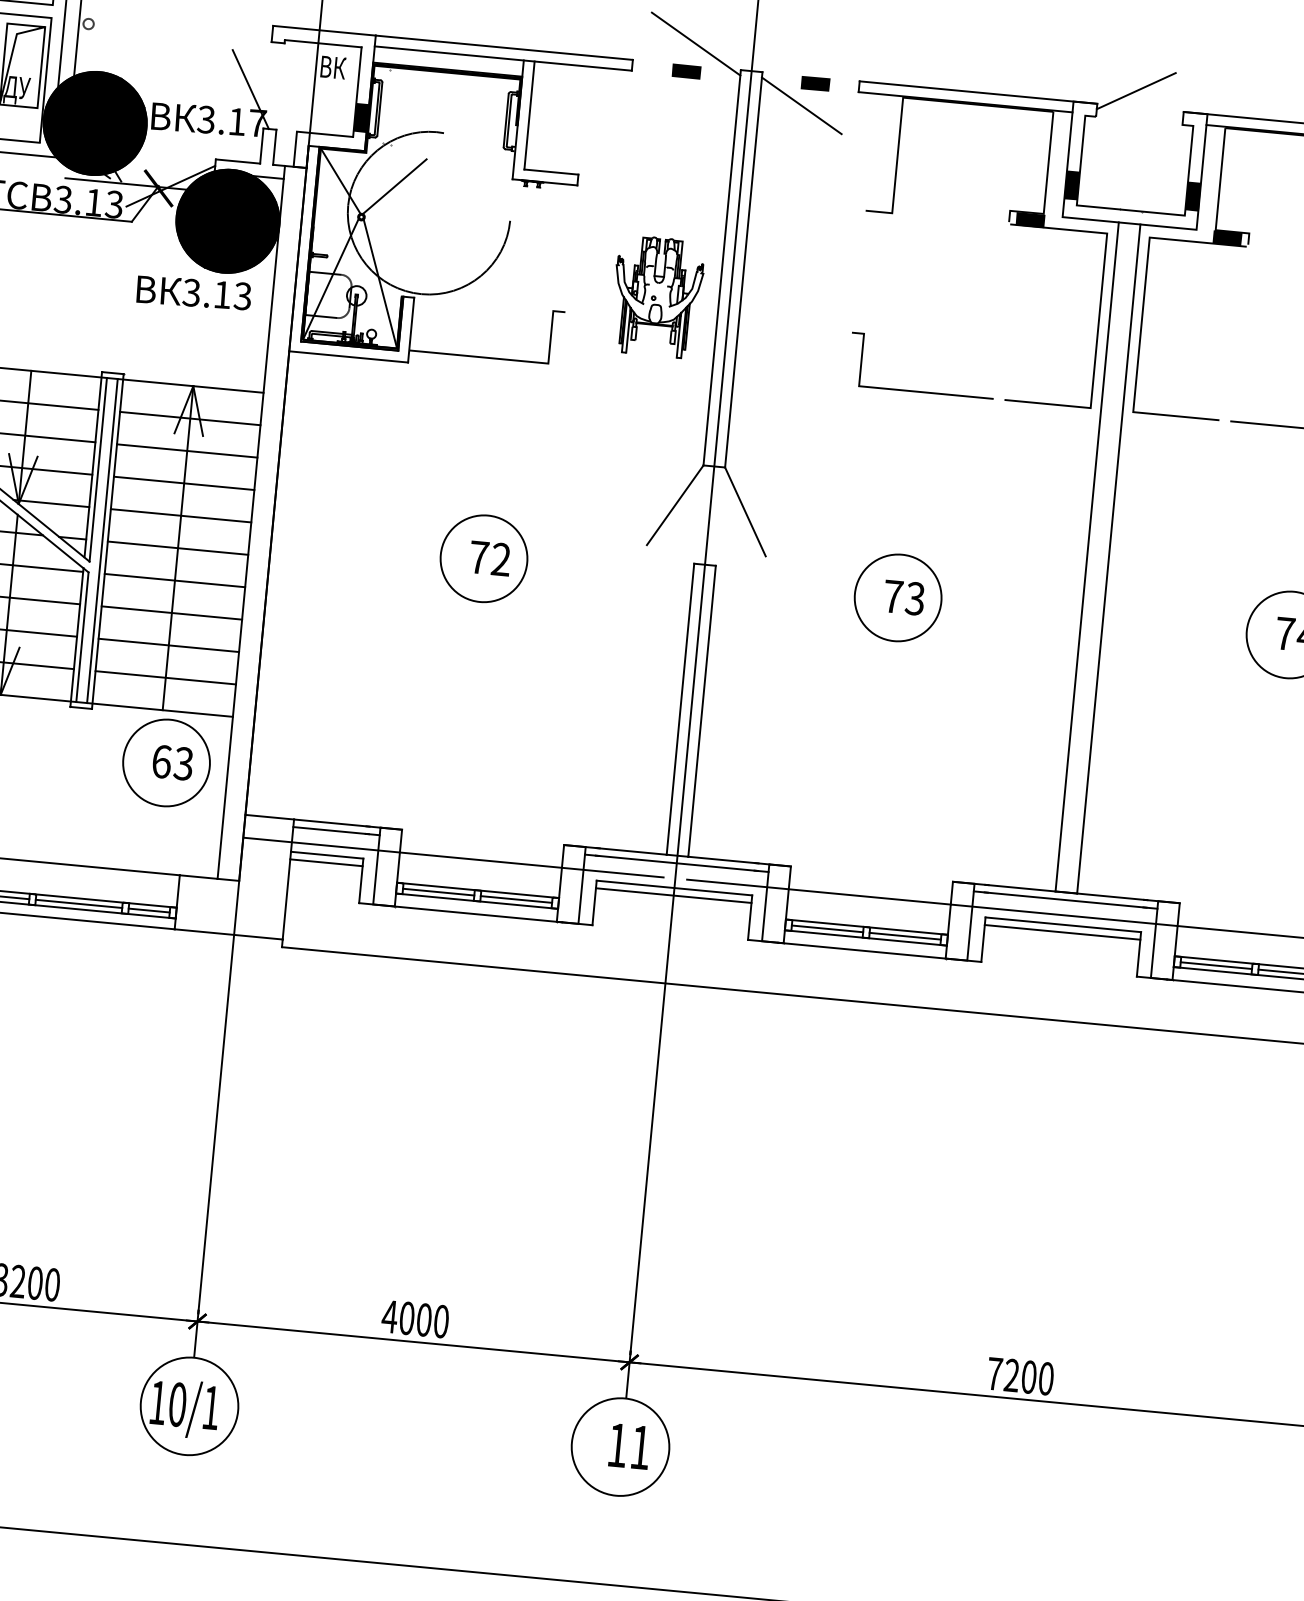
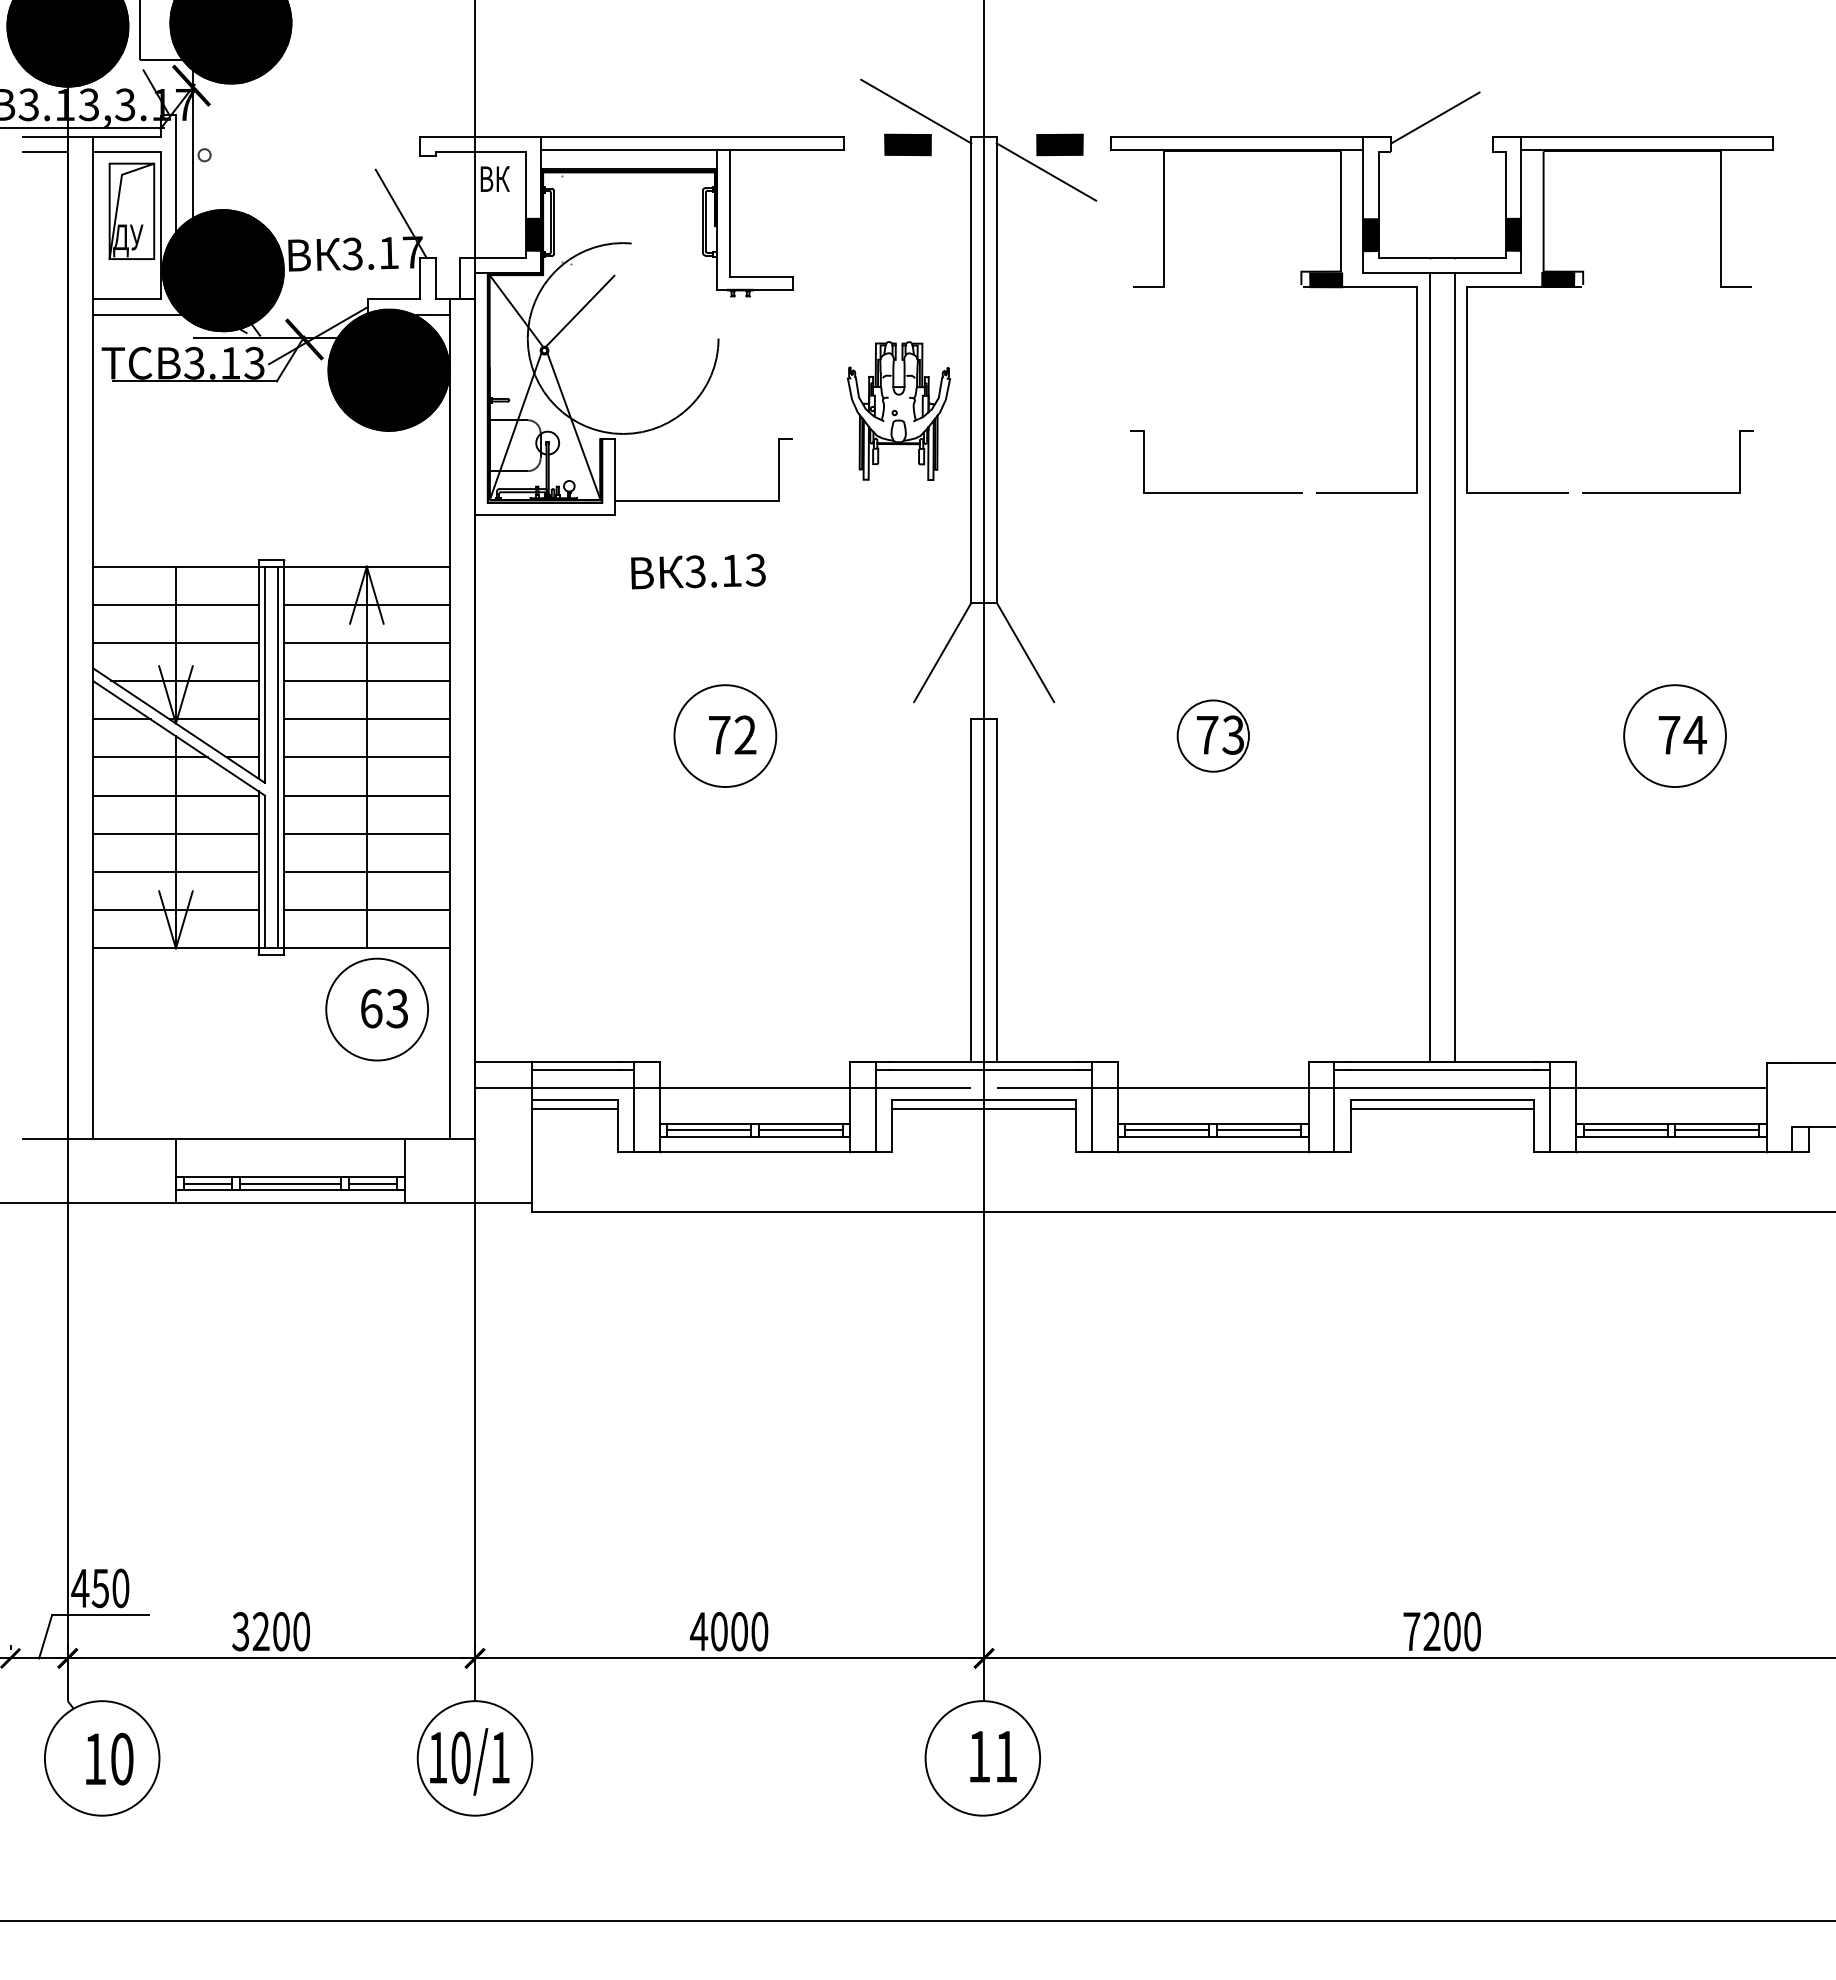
part: (686, 71) -> (908, 144), size x1.4
part: (815, 83) -> (1060, 144), size x1.4
text: (194, 292) -> (698, 571), moved
circle: (898, 598) -> (1213, 736), size x0.7

